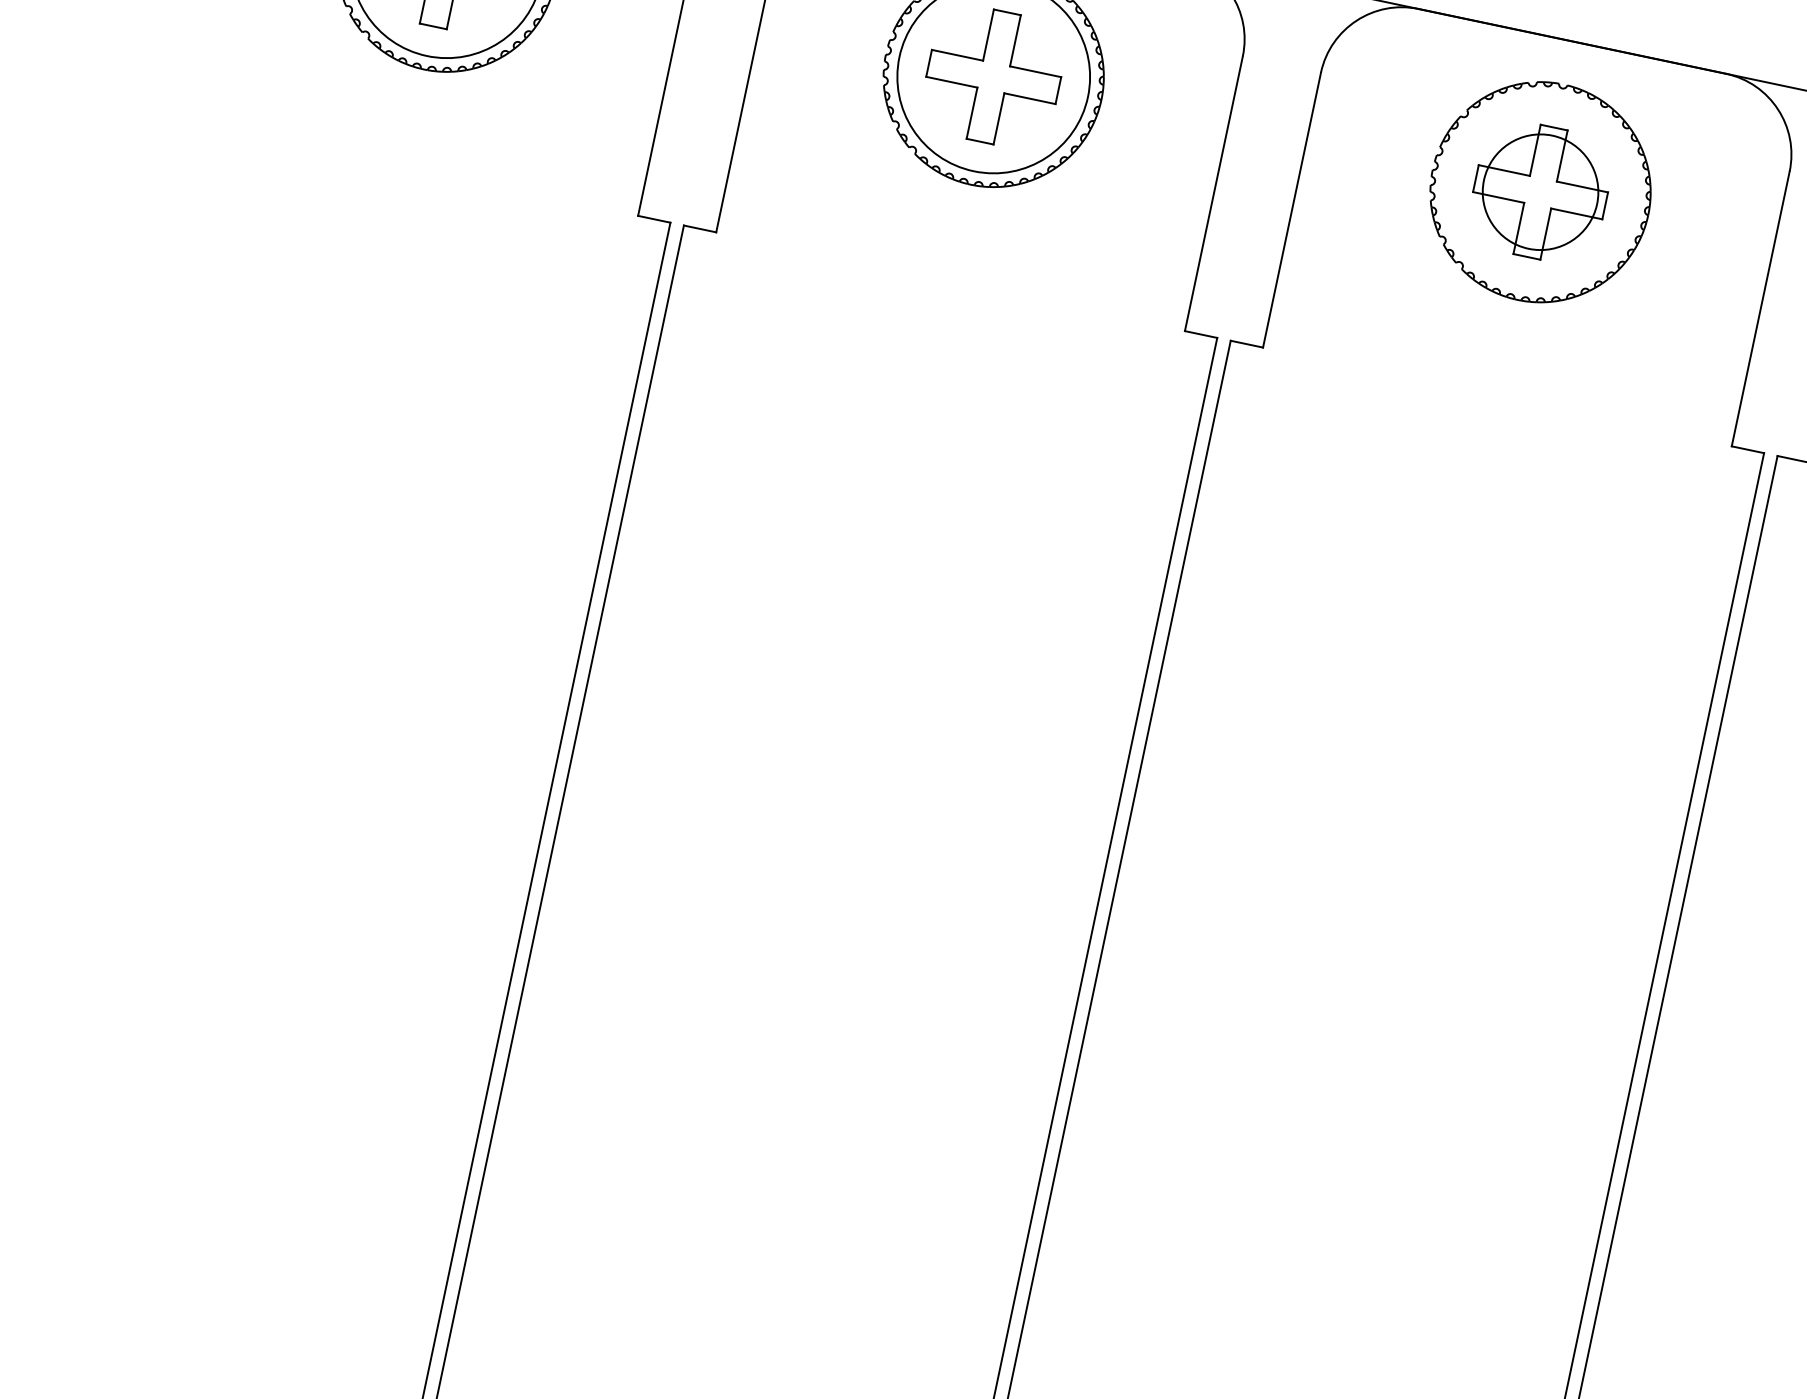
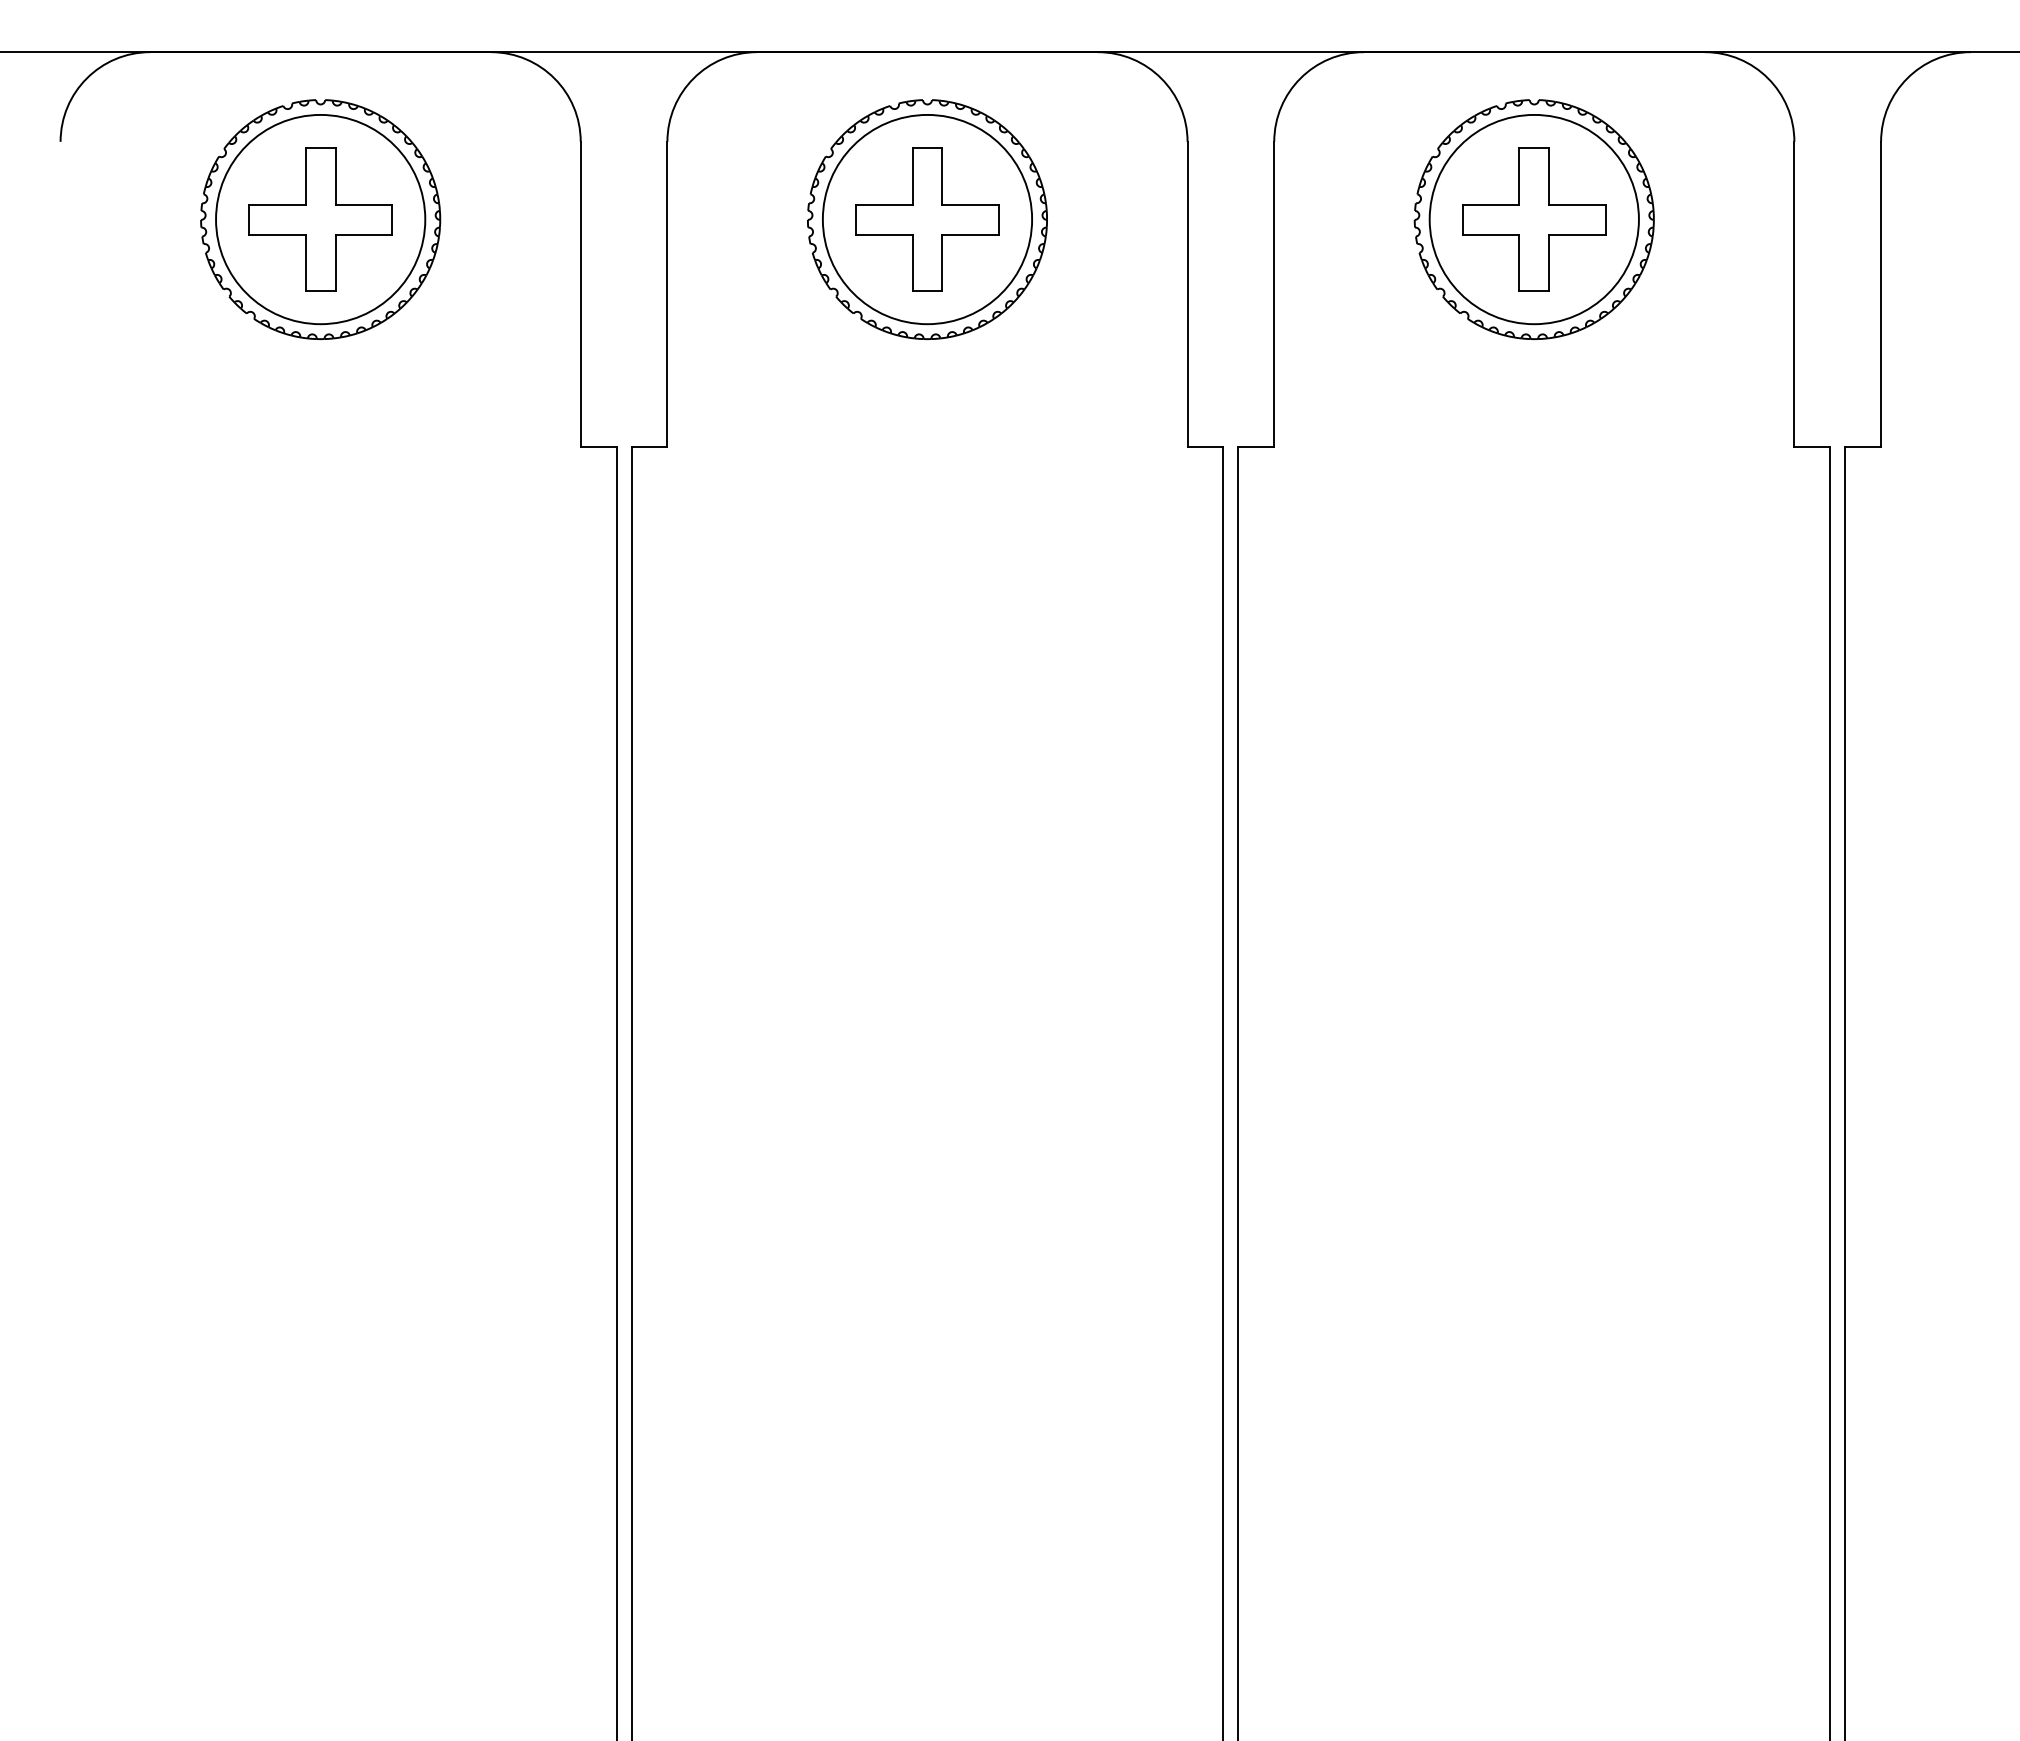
circle: (1539, 192) -> (1533, 219), size x1.67

